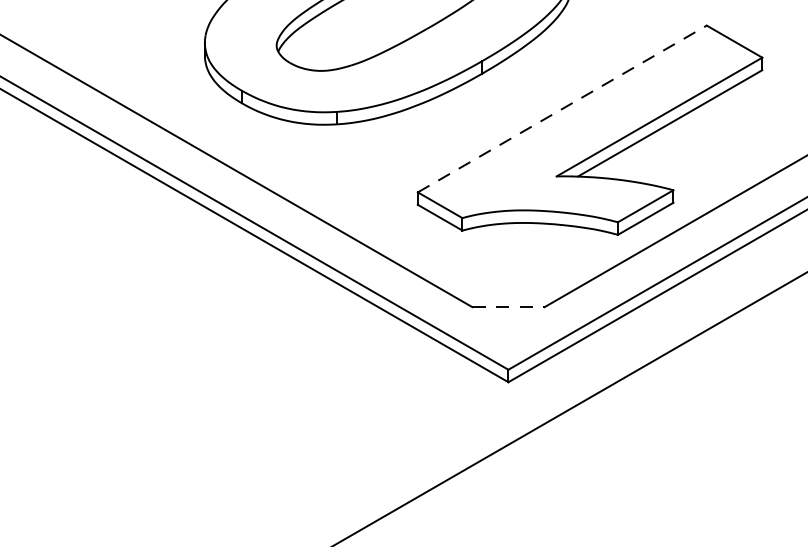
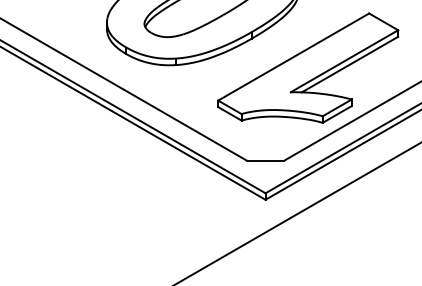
line: (563, 107) -> (294, 56), dashed -> solid
line: (508, 306) -> (265, 160), dashed -> solid

